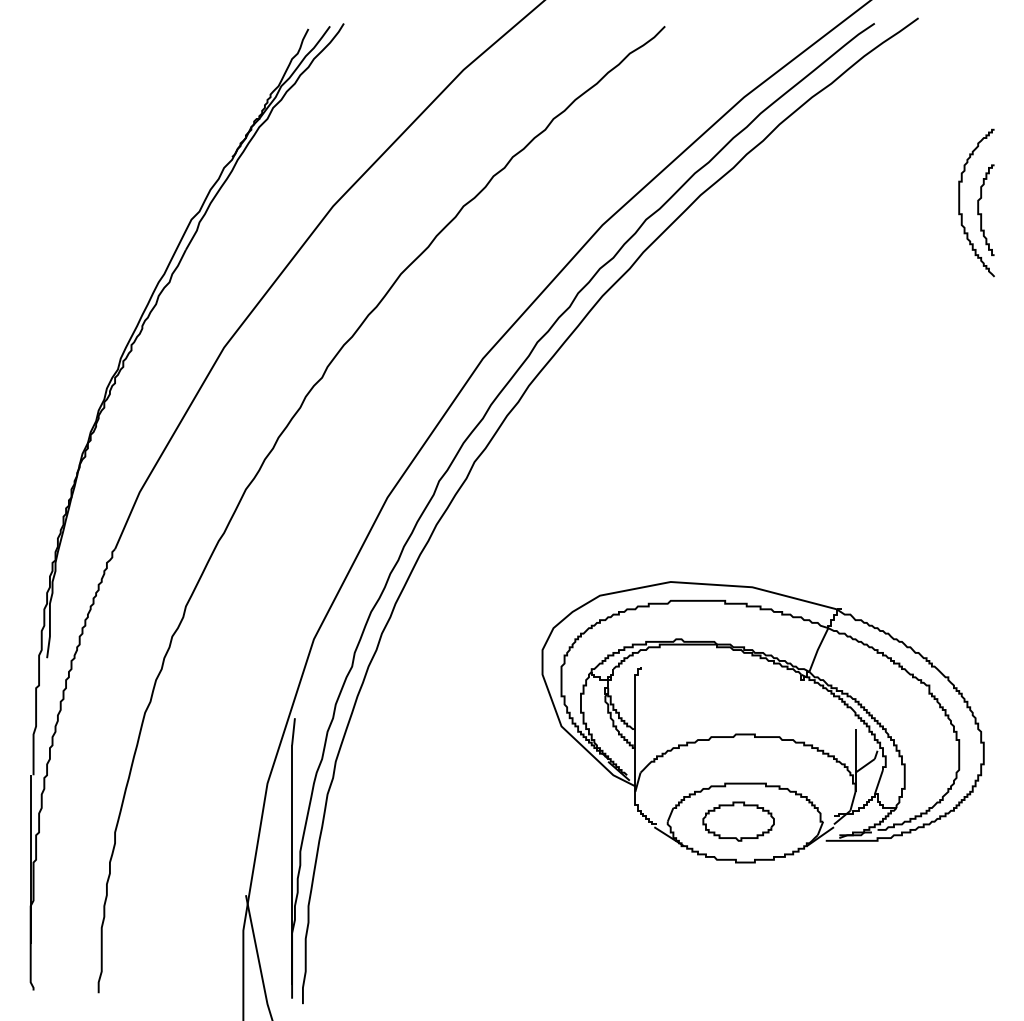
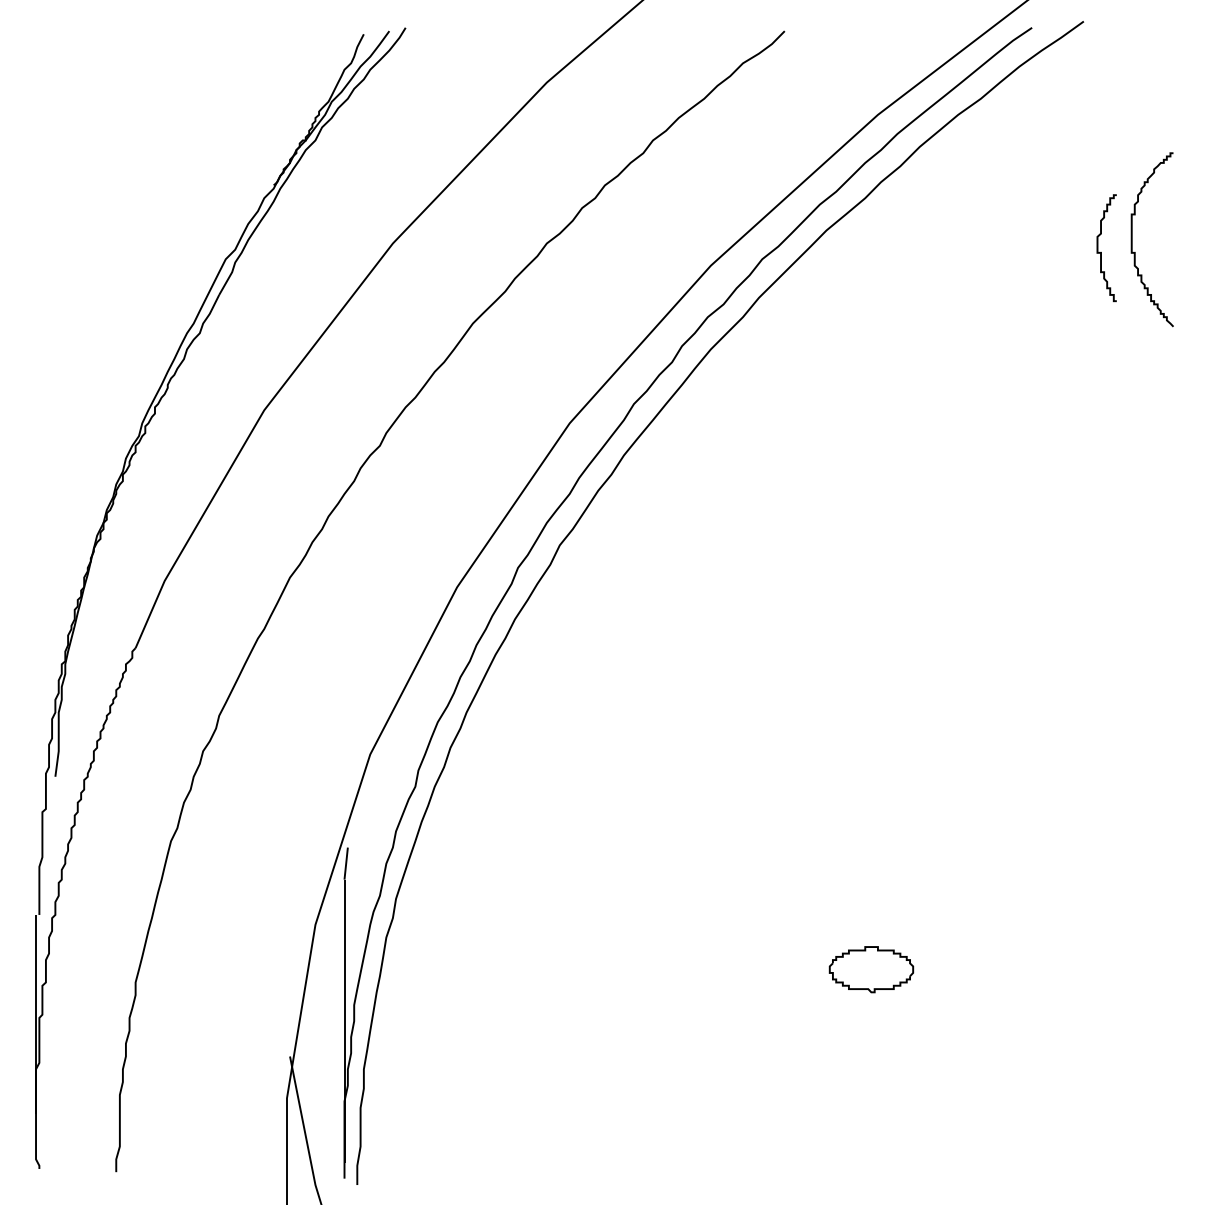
curve: (981, 213) -> (1101, 252), moved
part: (762, 722) -> (899, 852), removed

